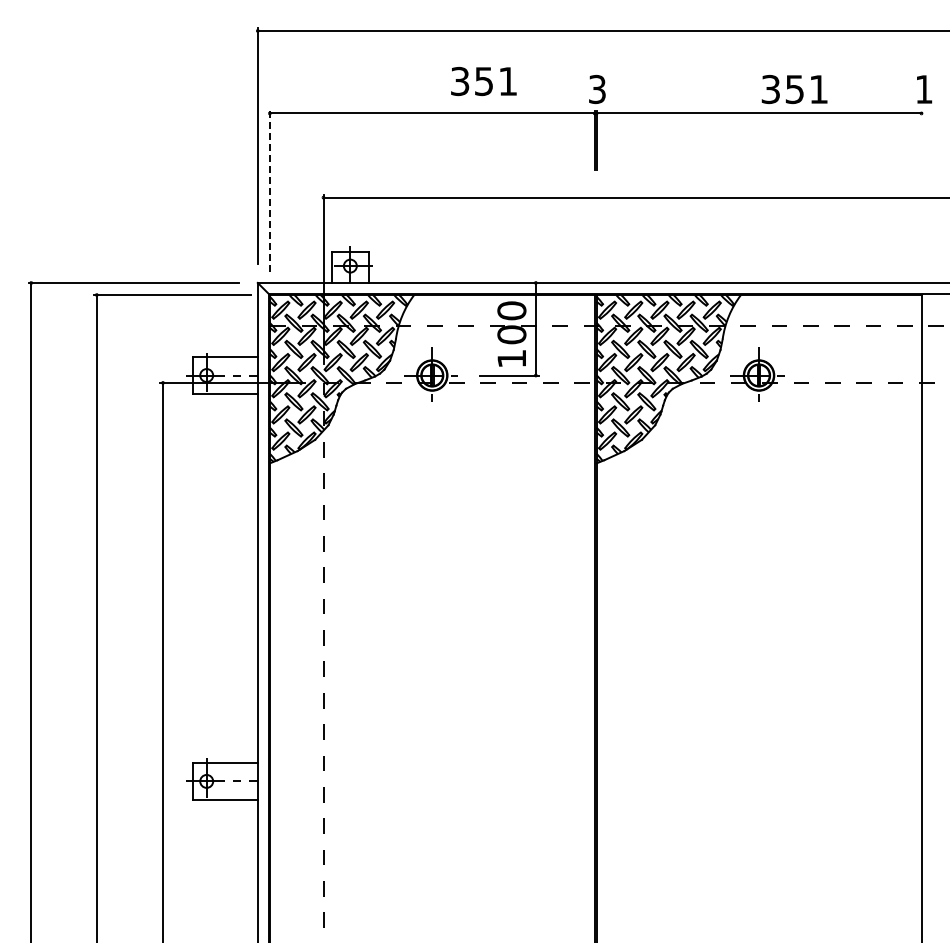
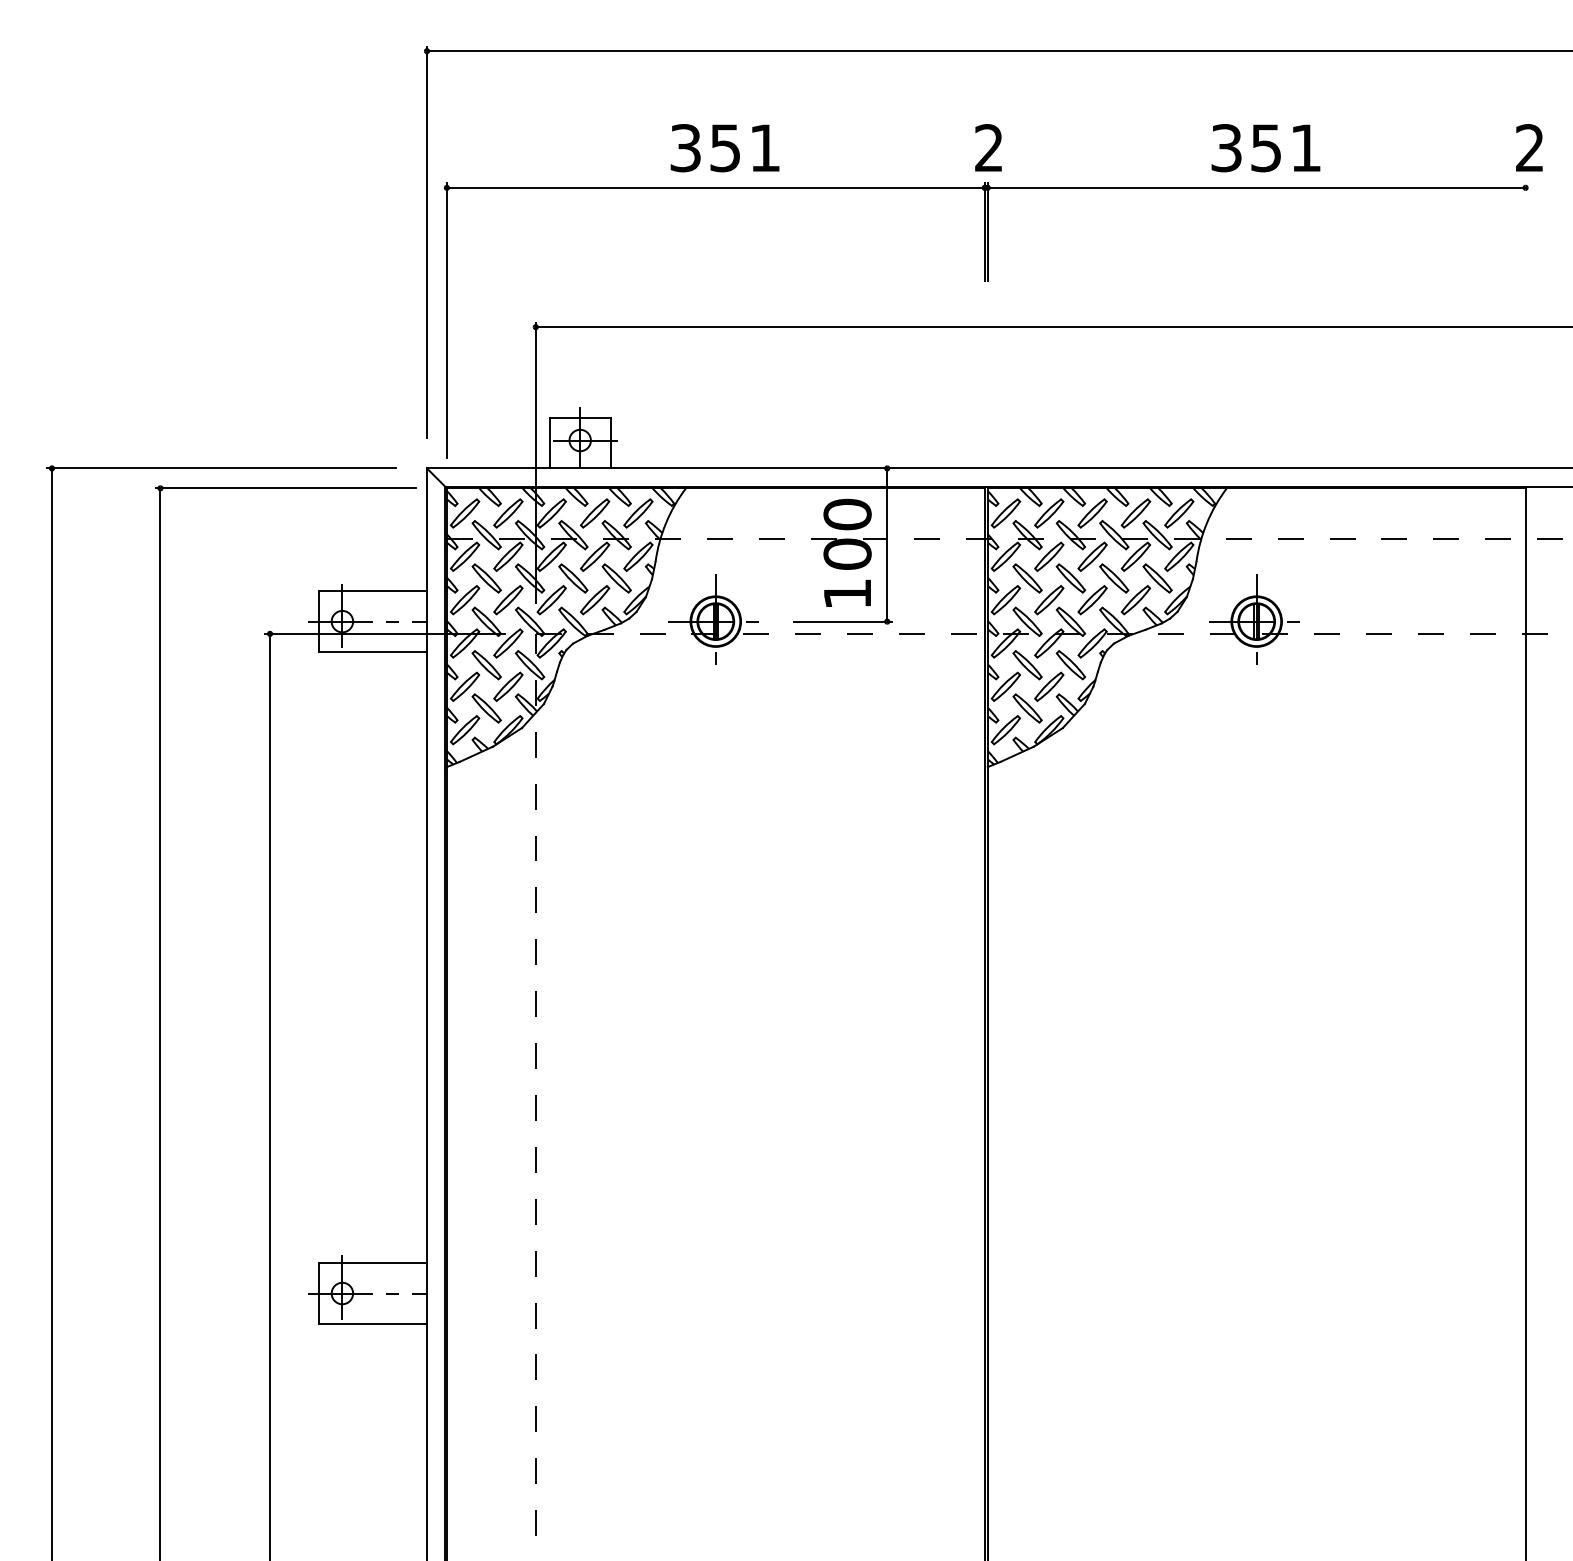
text: (483, 81) -> (724, 148), moved
text: (923, 88) -> (1528, 146), 1 -> 2
text: (597, 89) -> (989, 148), 3 -> 2
text: (794, 89) -> (1265, 148), moved
line: (269, 193) -> (446, 320), dashed -> solid

